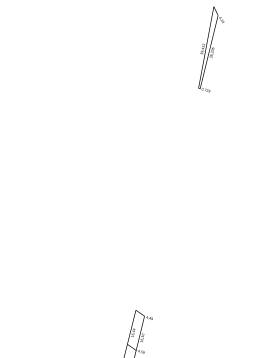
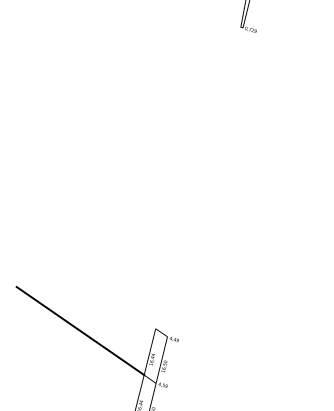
line: (80, 311) -> (80, 330), added

